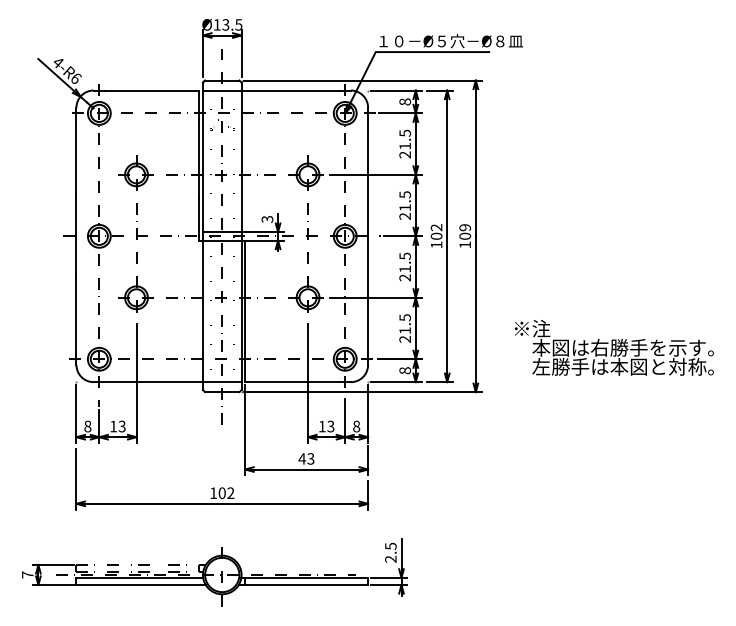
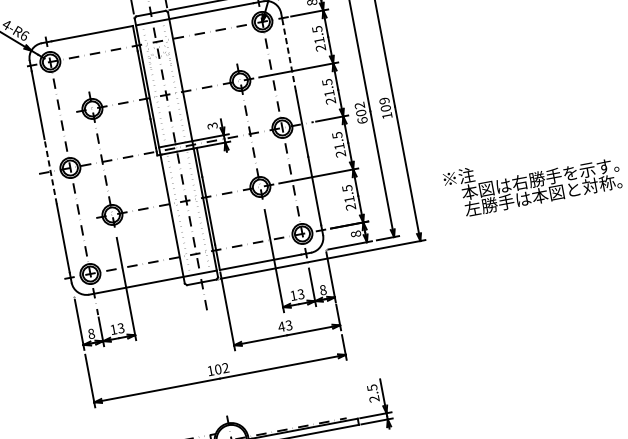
line: (368, 158) -> (289, 57), solid -> dashed
line: (76, 236) -> (50, 171), solid -> dashed
text: (436, 244) -> (362, 120), 102 -> 602

